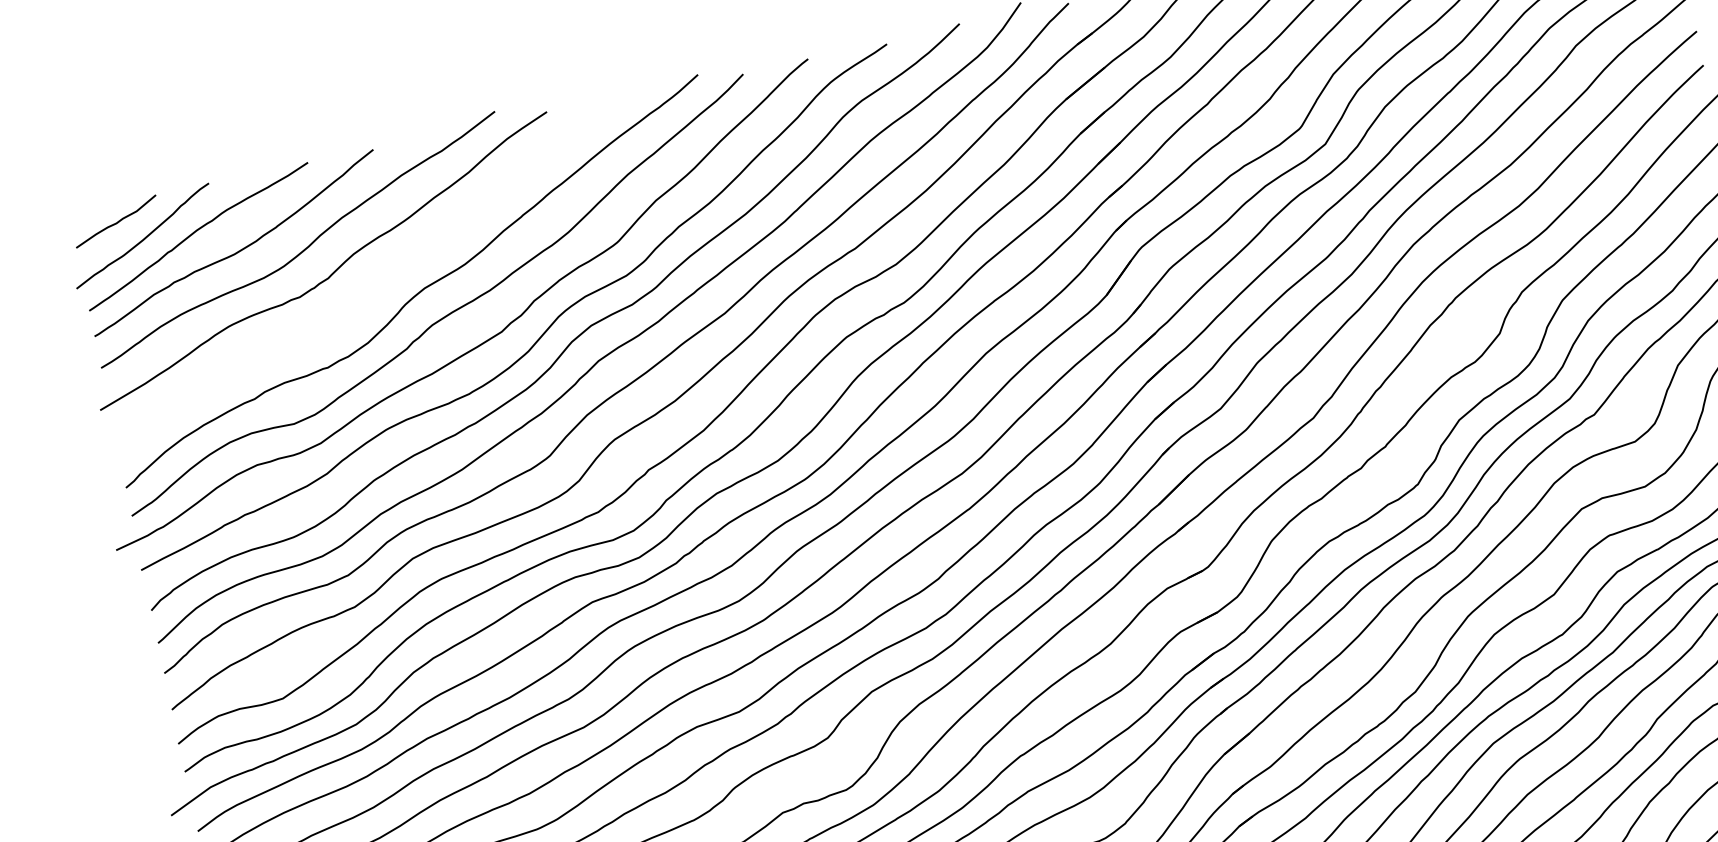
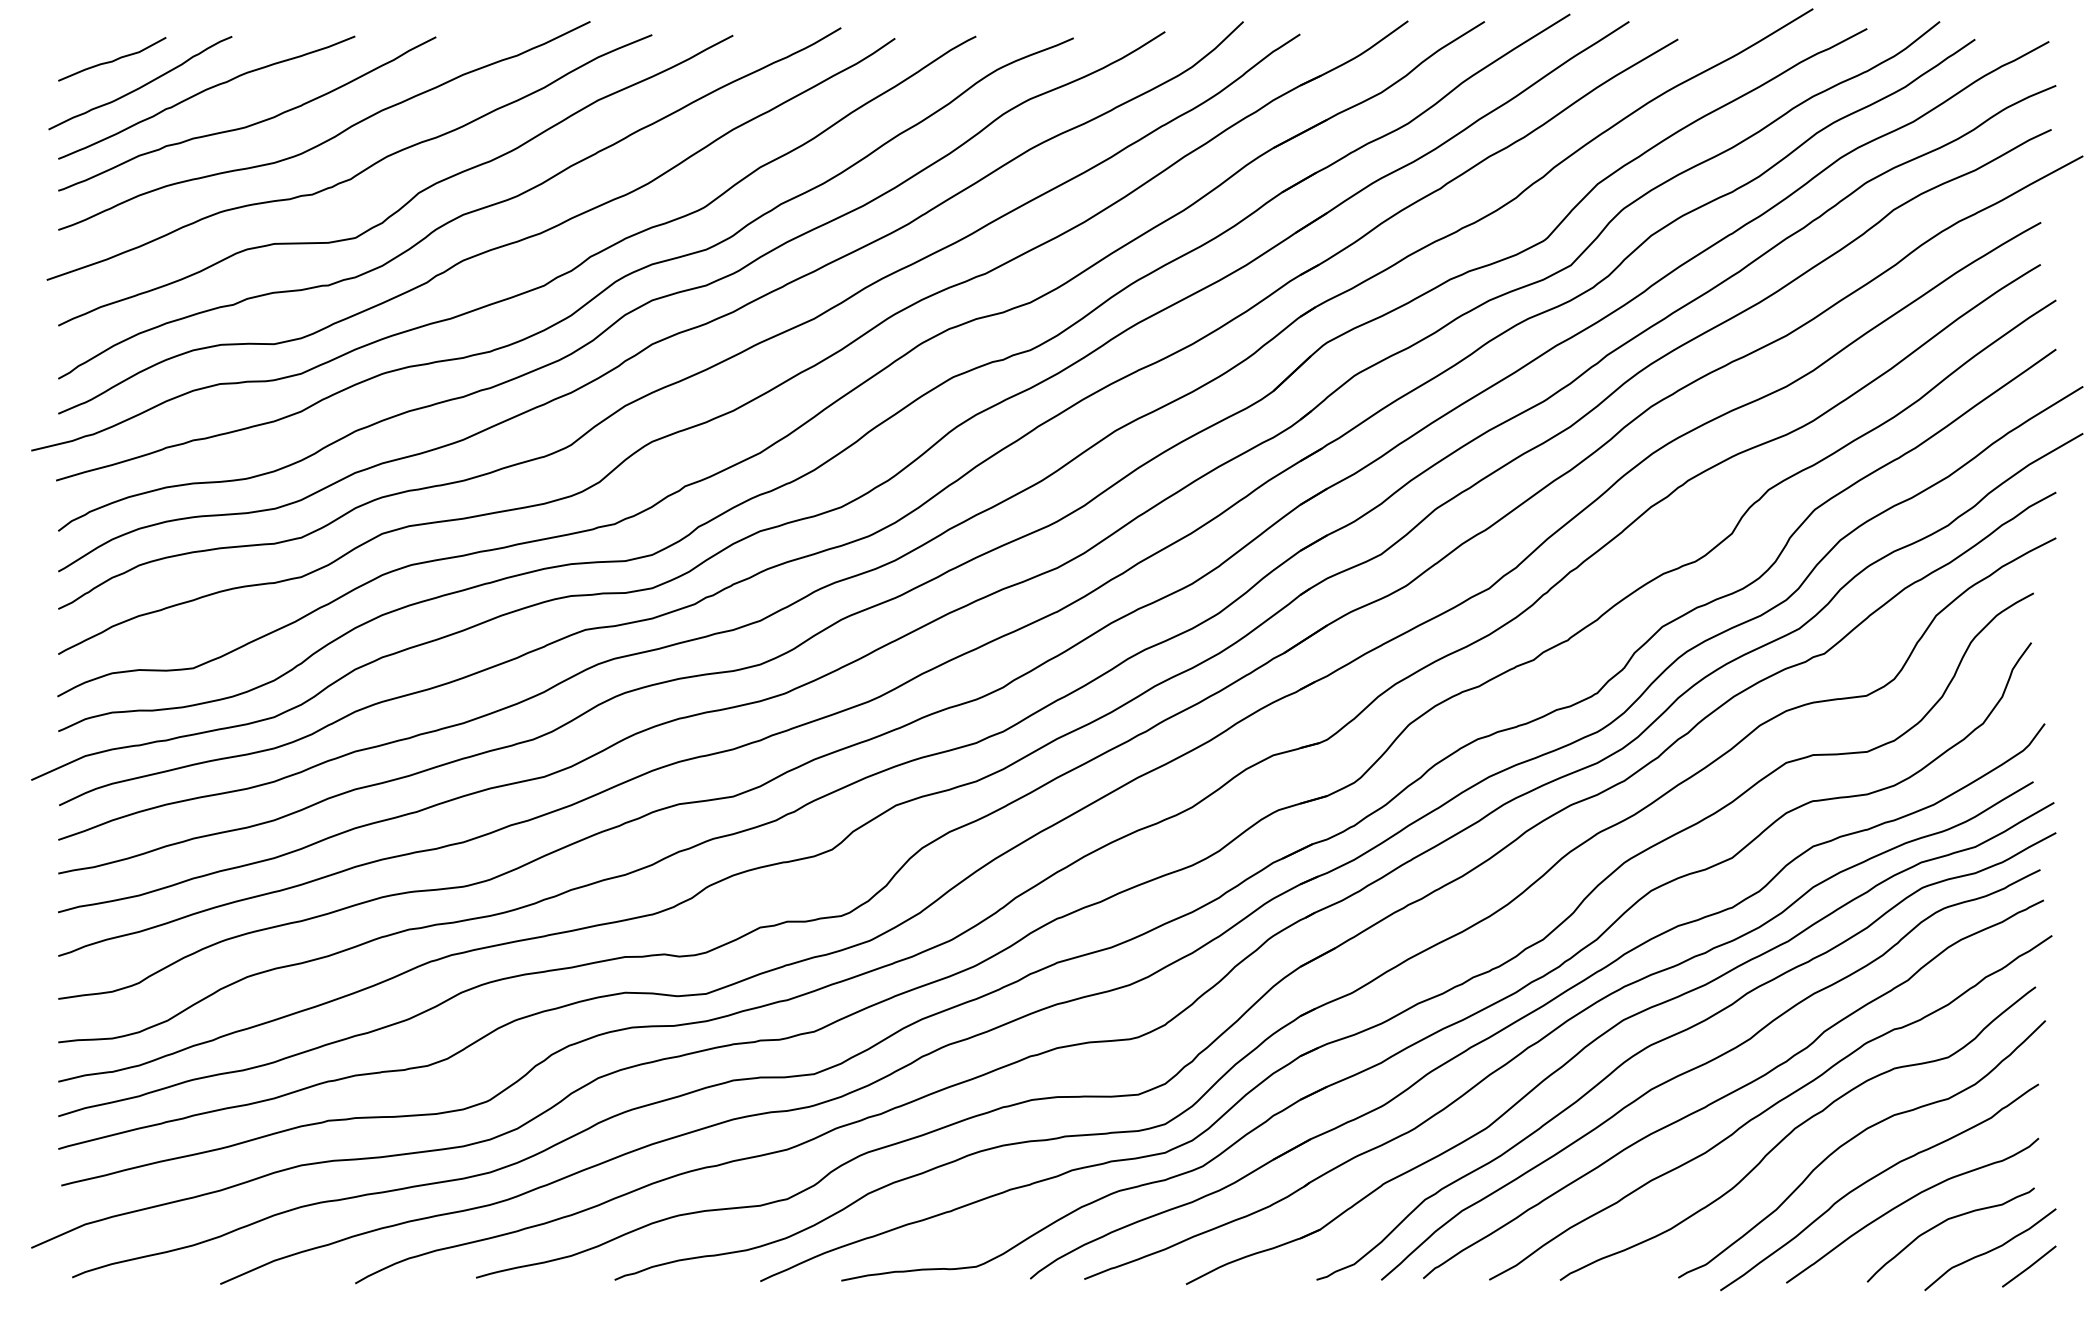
curve: (378, 285) -> (408, 200), added

